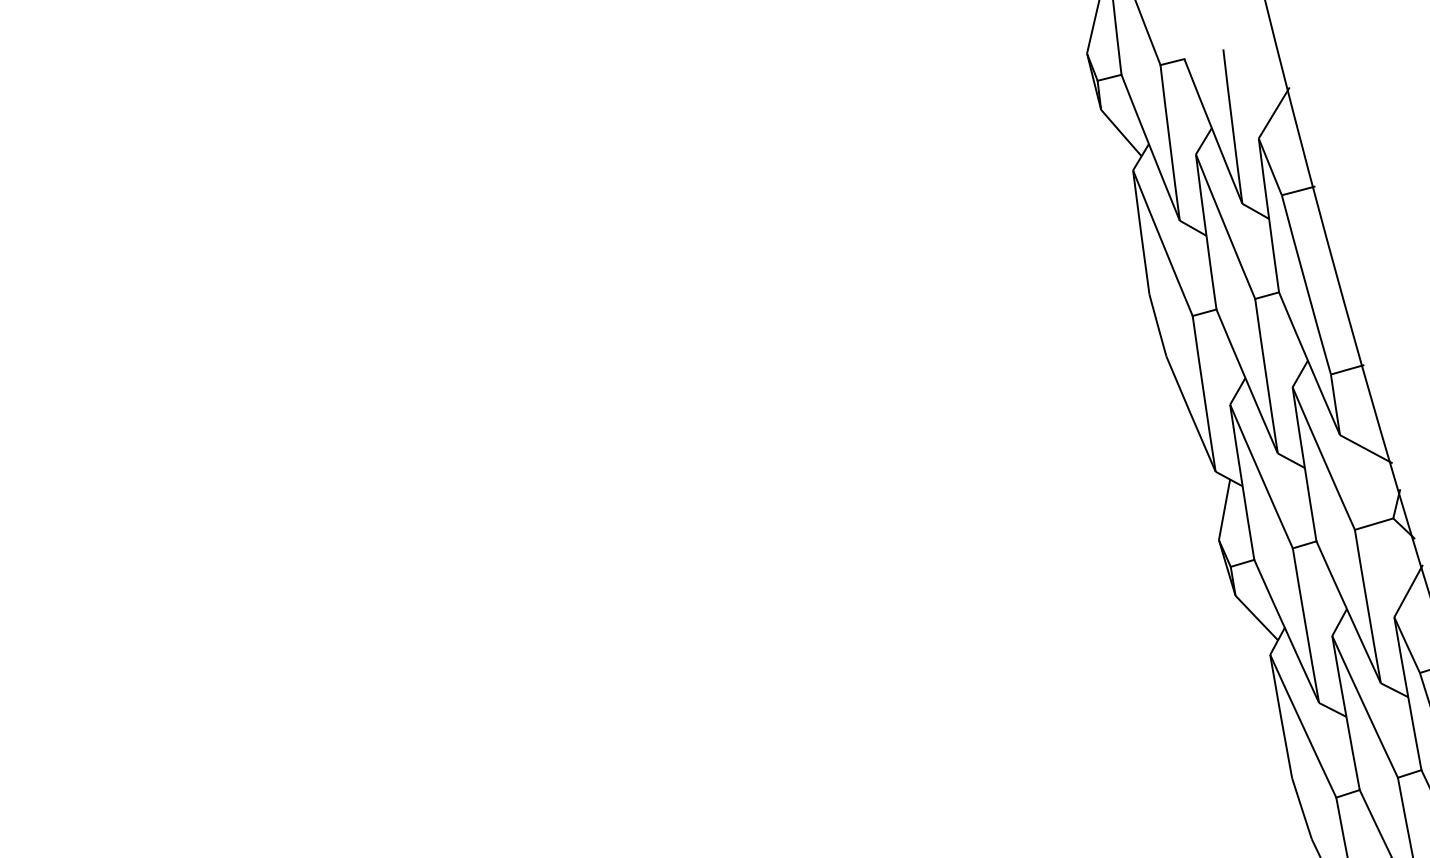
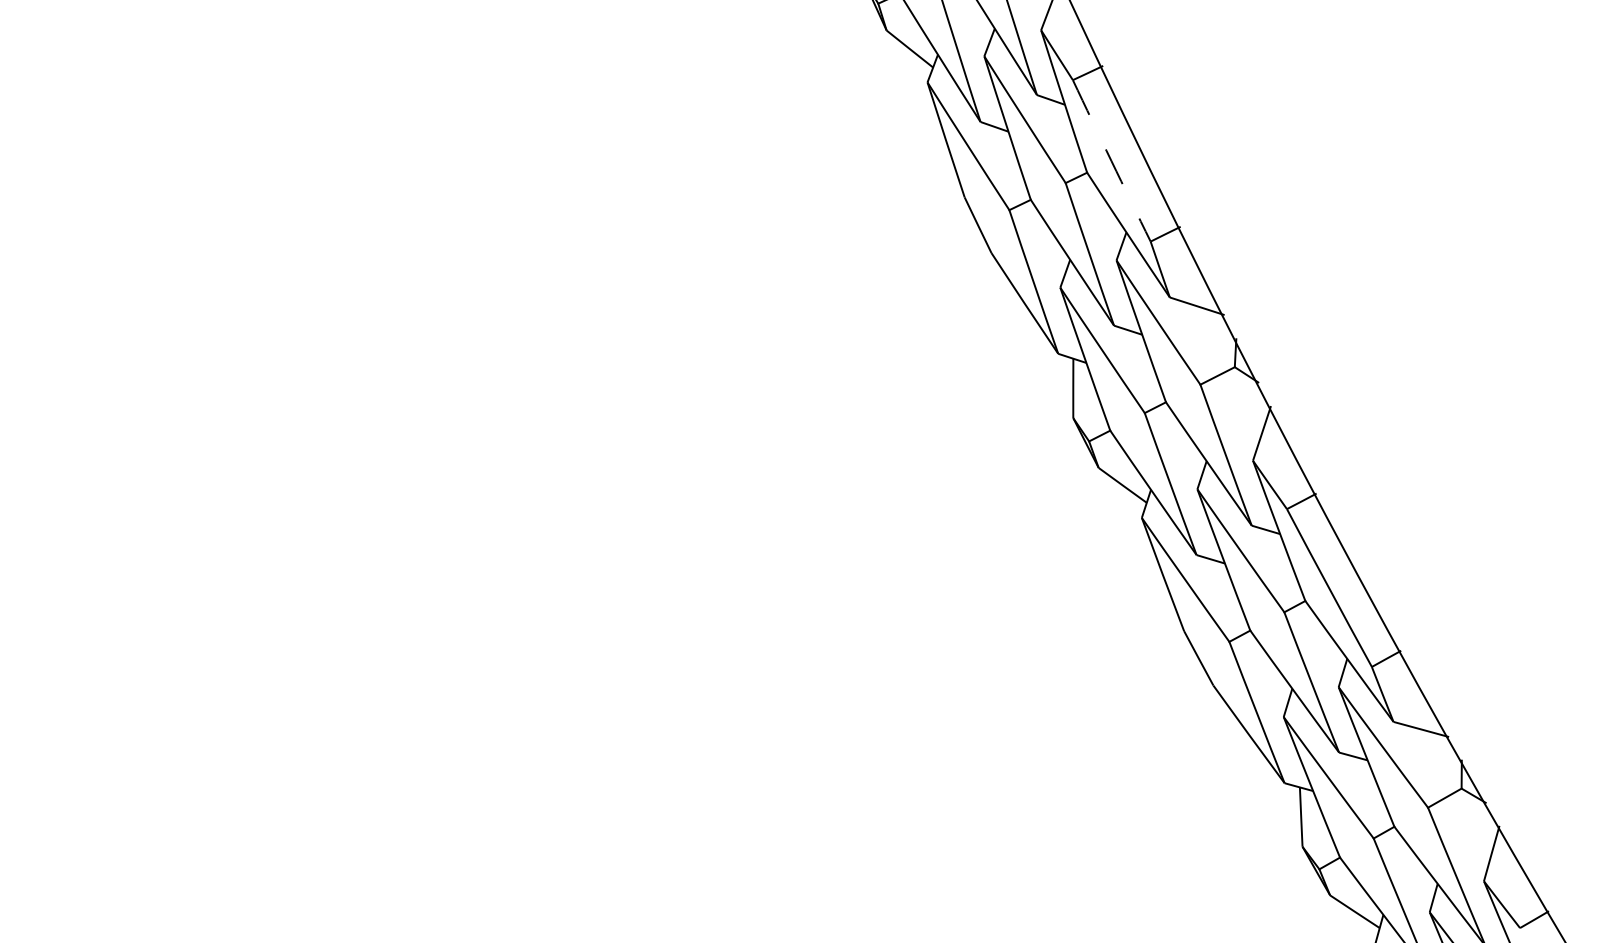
arc: (1305, 285) -> (1111, 161), solid -> dashed

